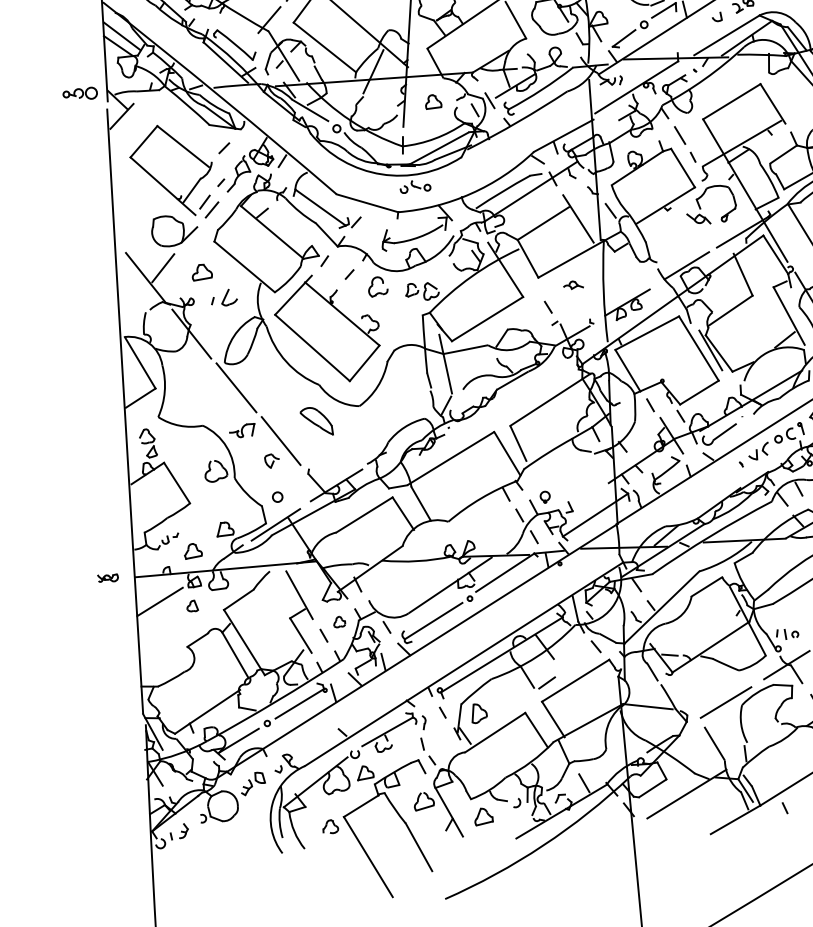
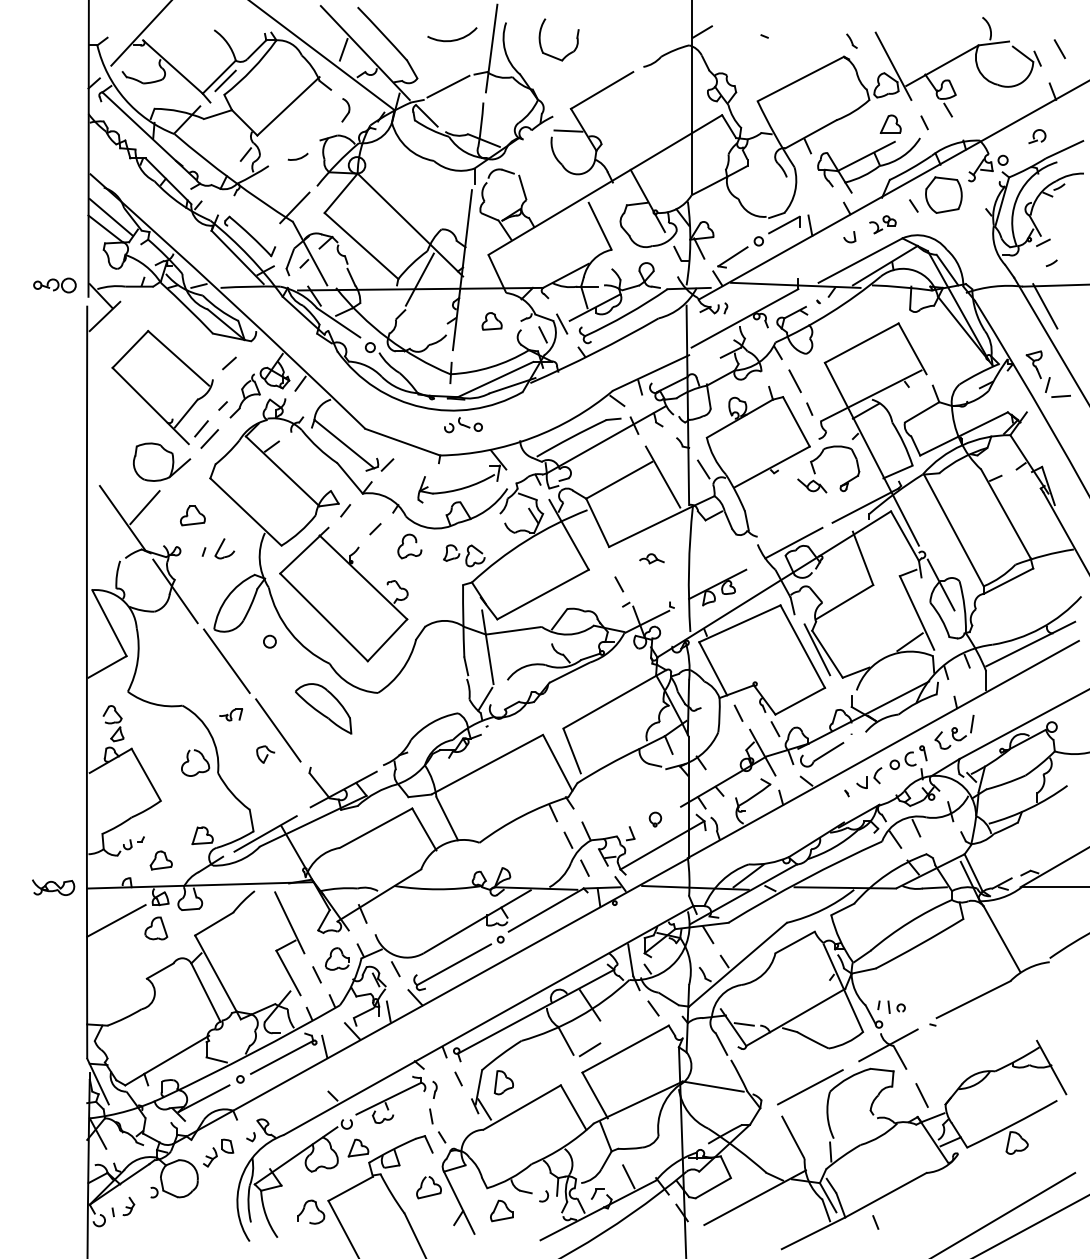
part: (316, 421) -> (323, 708), size x1.43
part: (242, 430) -> (231, 714), size x0.71
circle: (277, 496) -> (269, 641), moved
part: (545, 497) -> (655, 819), moved
part: (107, 578) -> (53, 887), size x1.67
part: (192, 606) -> (156, 928), size x1.67
part: (339, 621) -> (337, 958), size x1.67
part: (330, 826) -> (311, 1211), size x1.43

